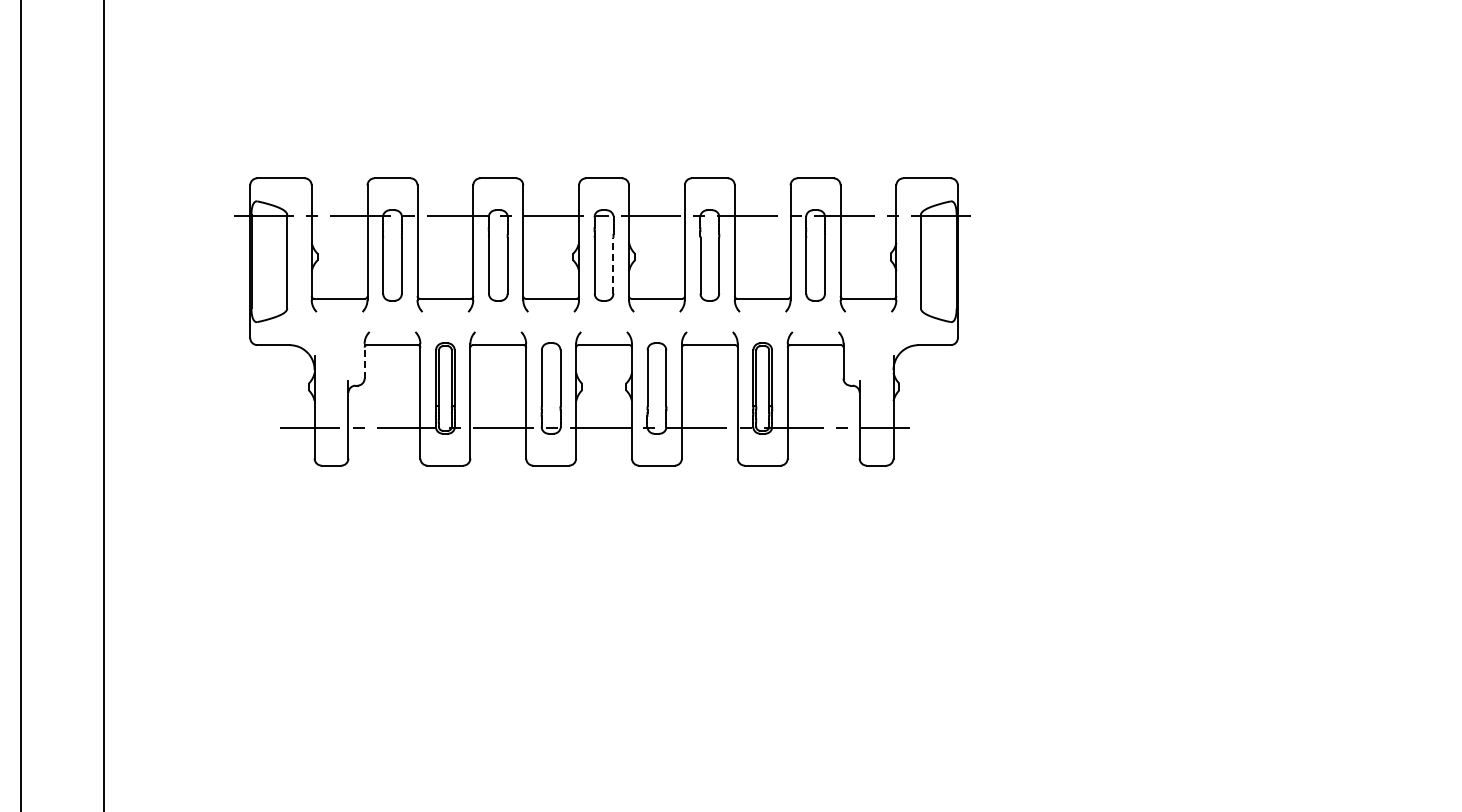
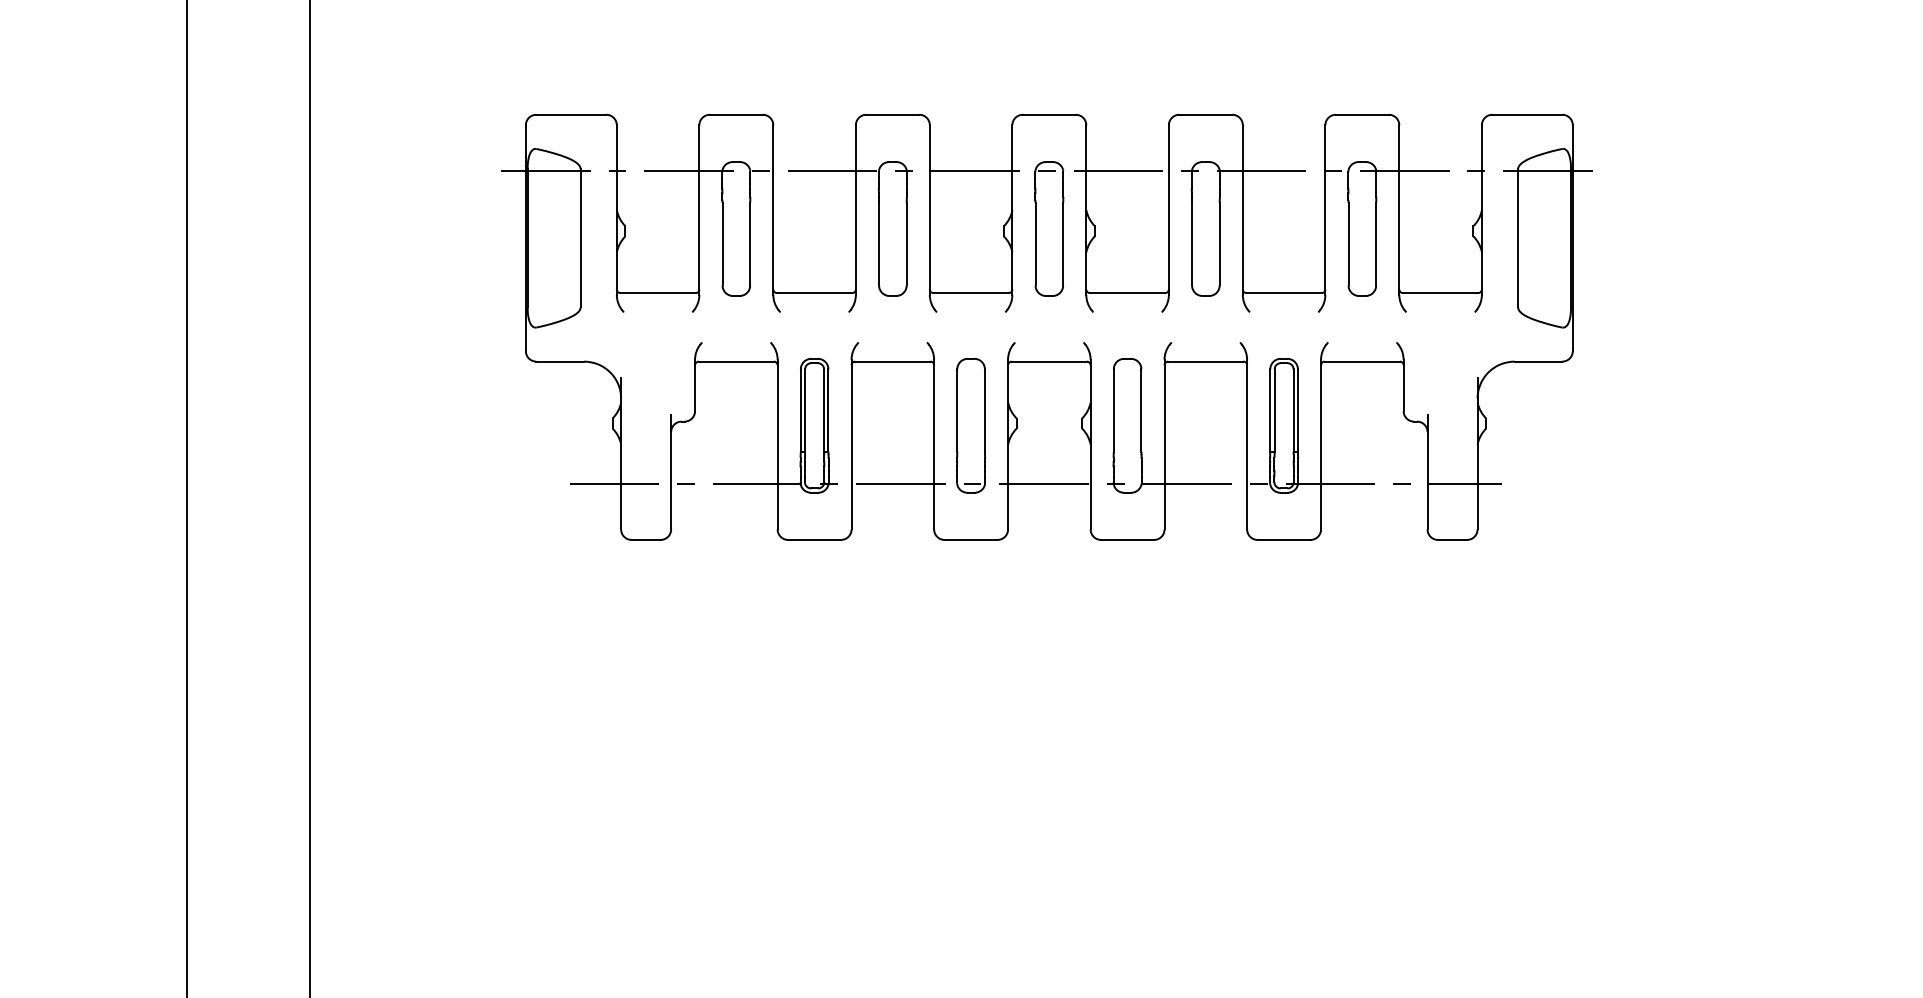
line: (613, 265) -> (1063, 243), dashed -> solid
line: (364, 360) -> (694, 384), dashed -> solid

